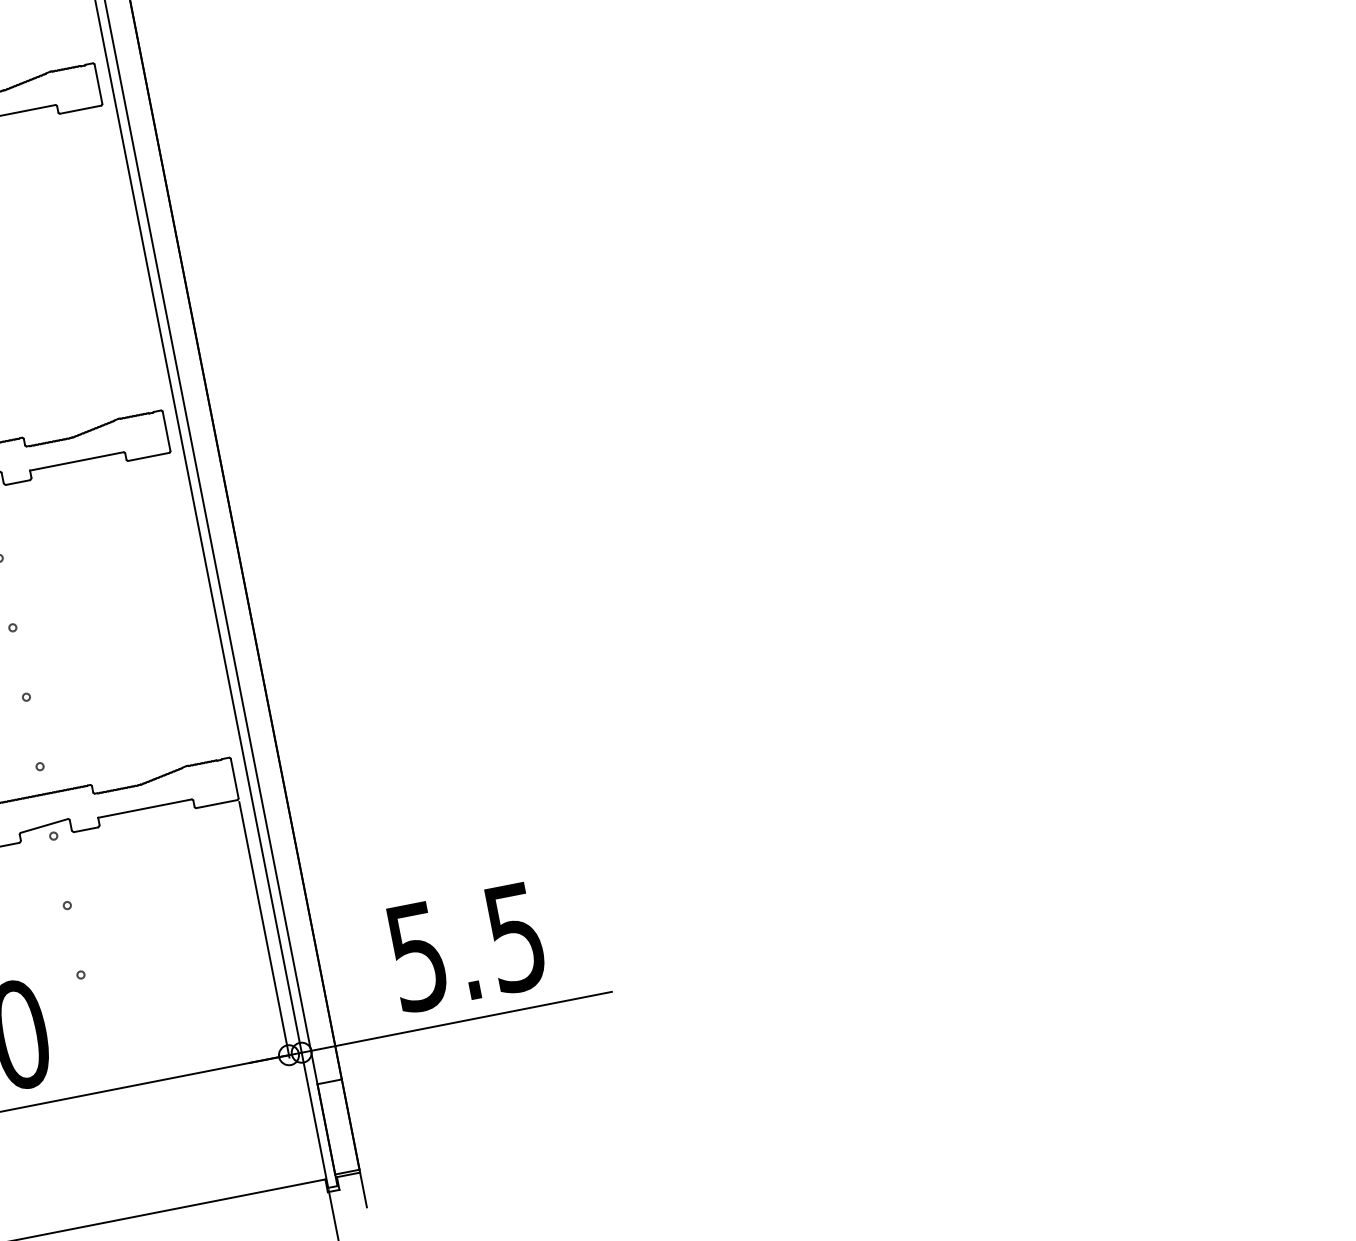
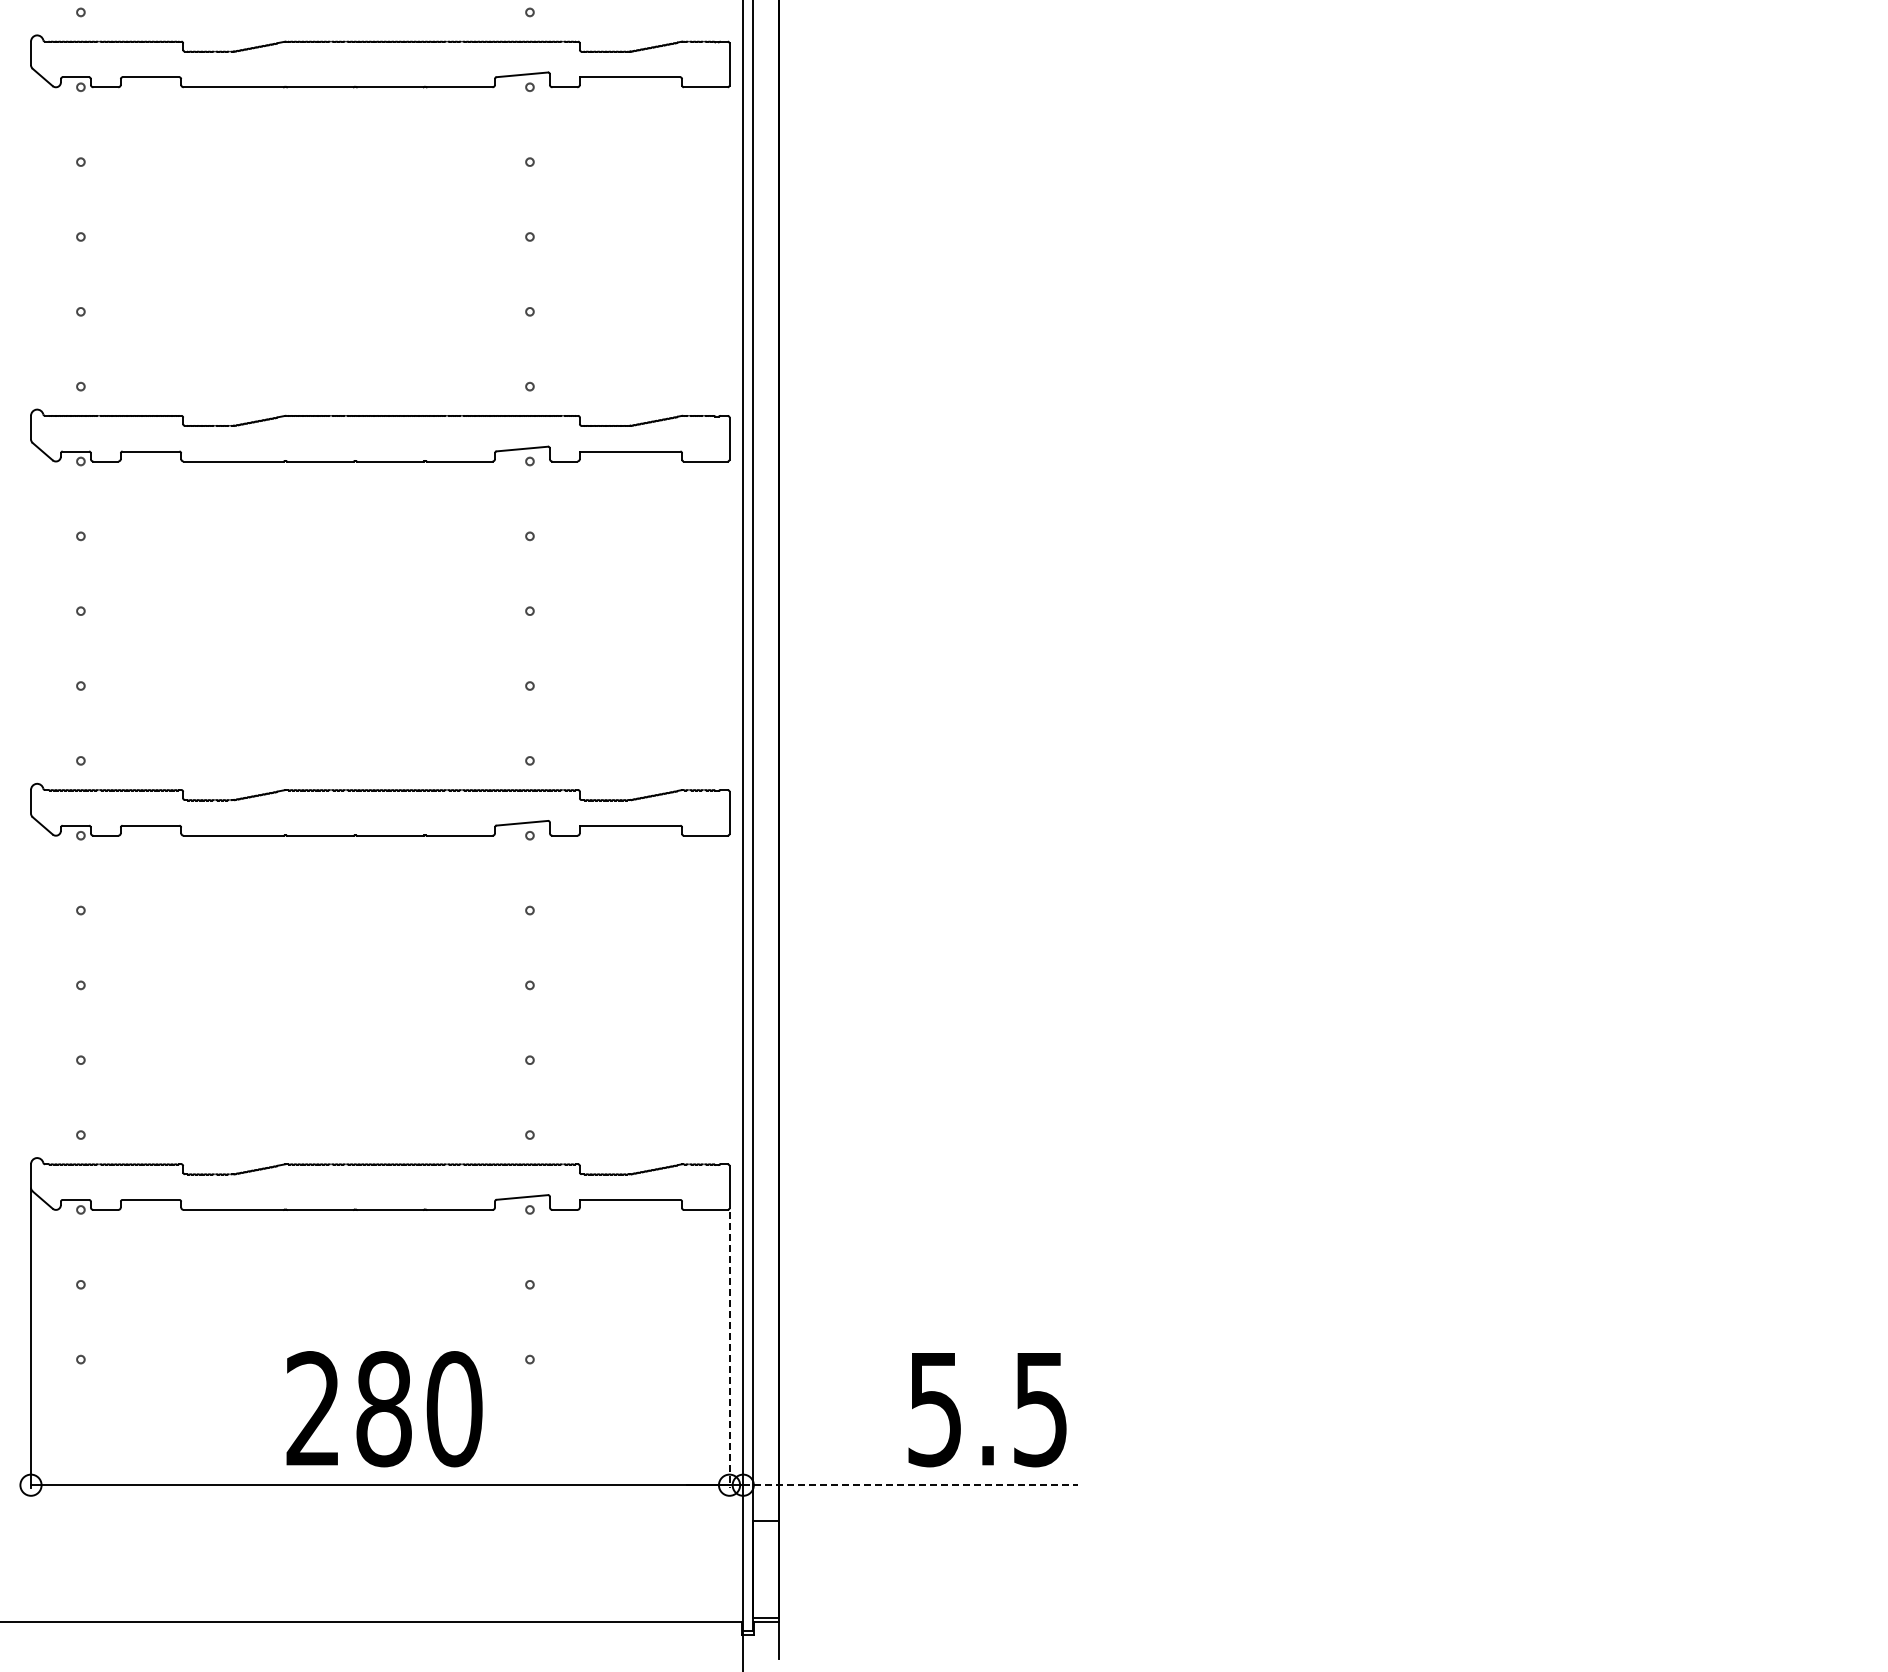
line: (264, 930) -> (729, 1350), solid -> dashed
text: (466, 948) -> (987, 1410), moved
line: (456, 1022) -> (910, 1485), solid -> dashed

